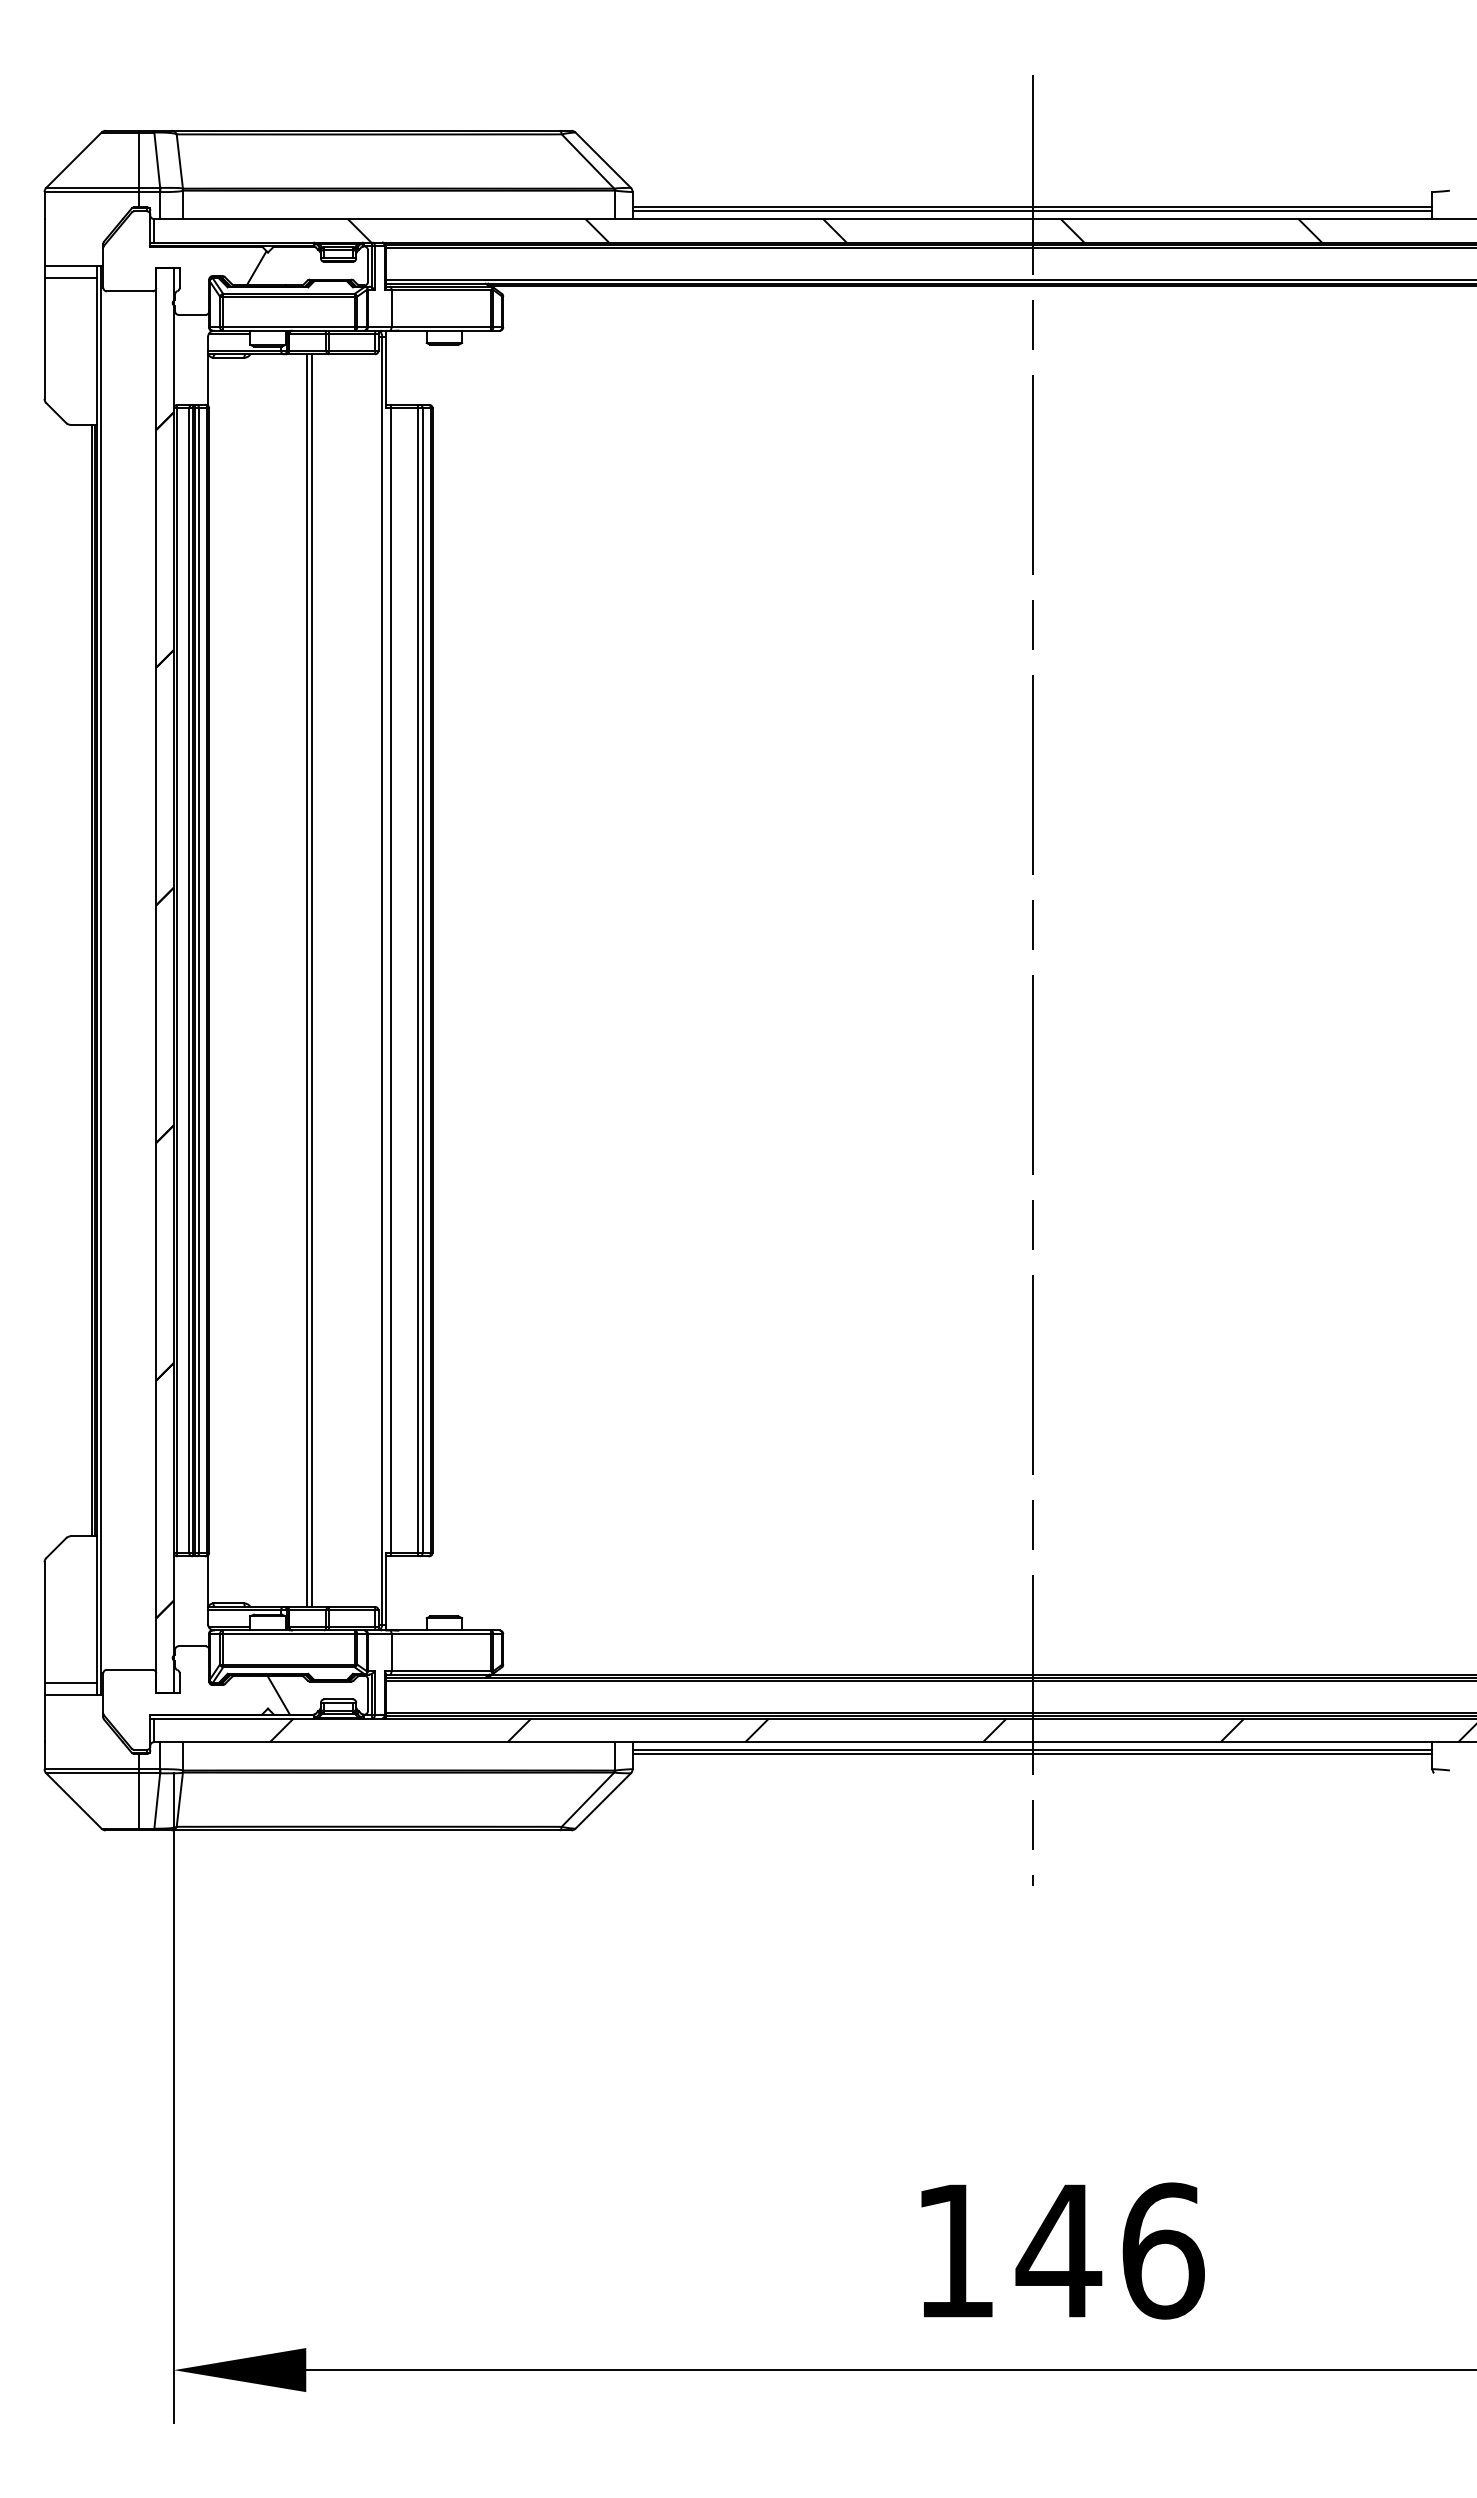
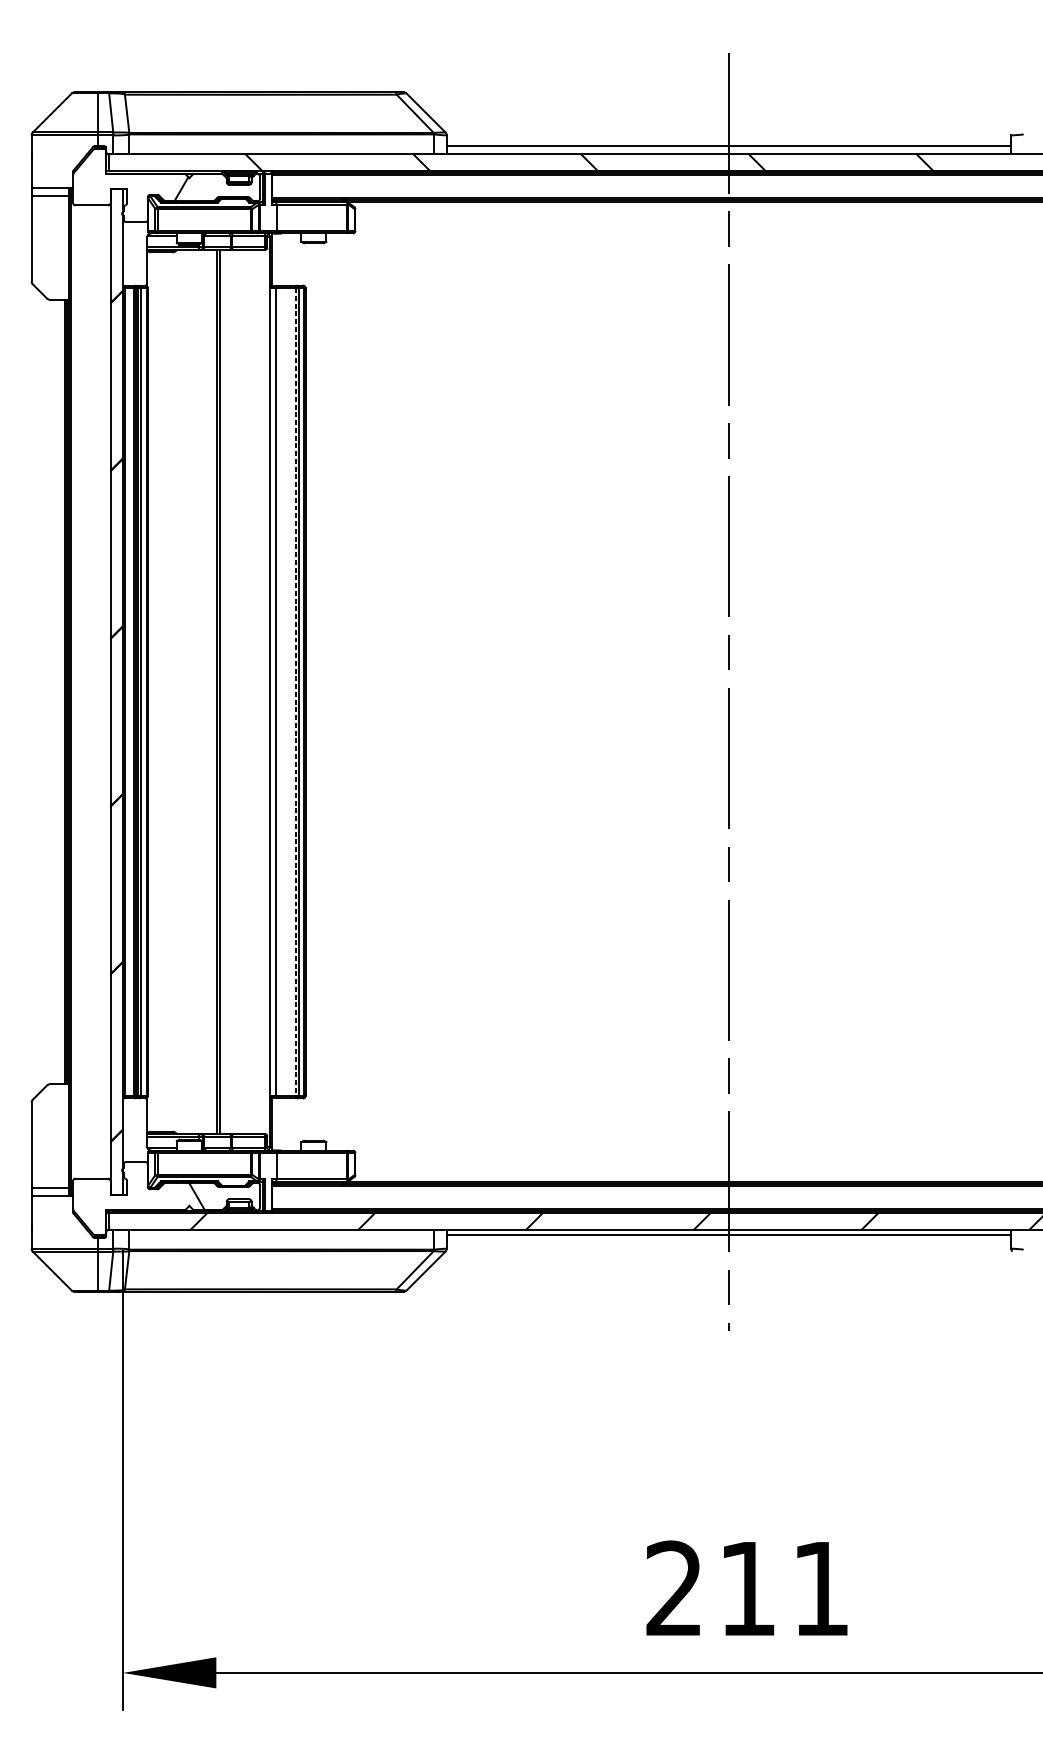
line: (1032, 210) -> (729, 148), removed
line: (418, 981) -> (295, 692), solid -> dashed
line: (1032, 1753) -> (729, 1237), removed
text: (1059, 2250) -> (748, 1588), 146 -> 211

